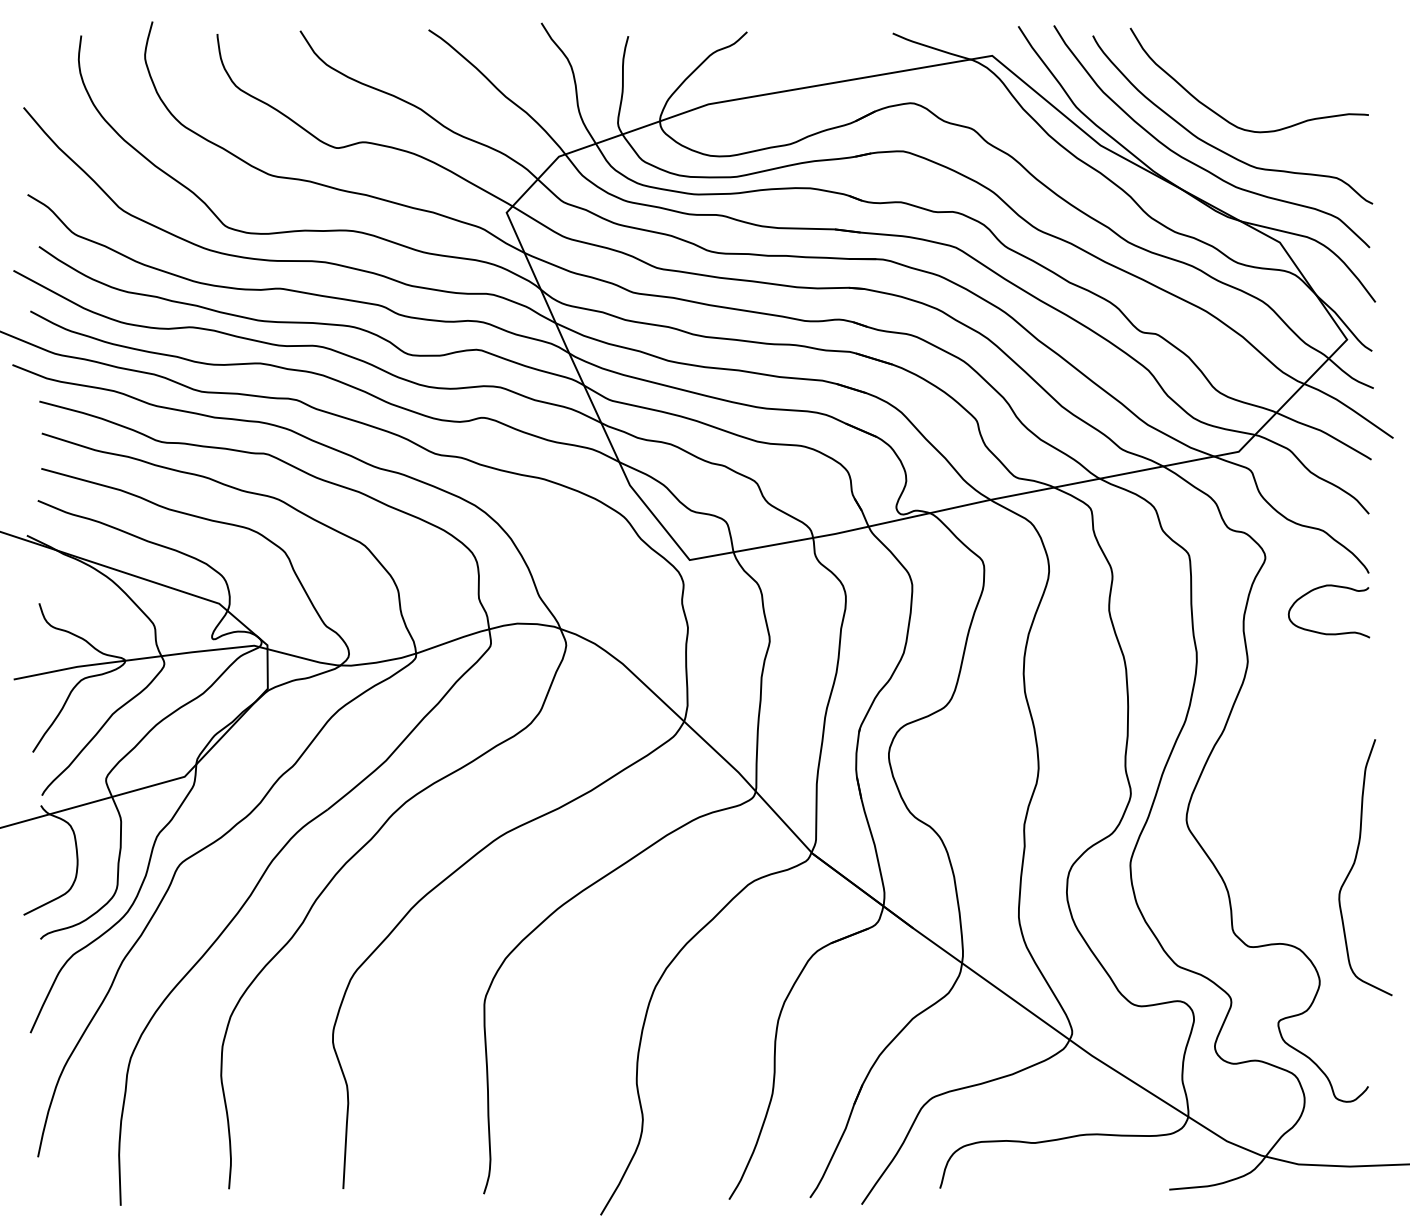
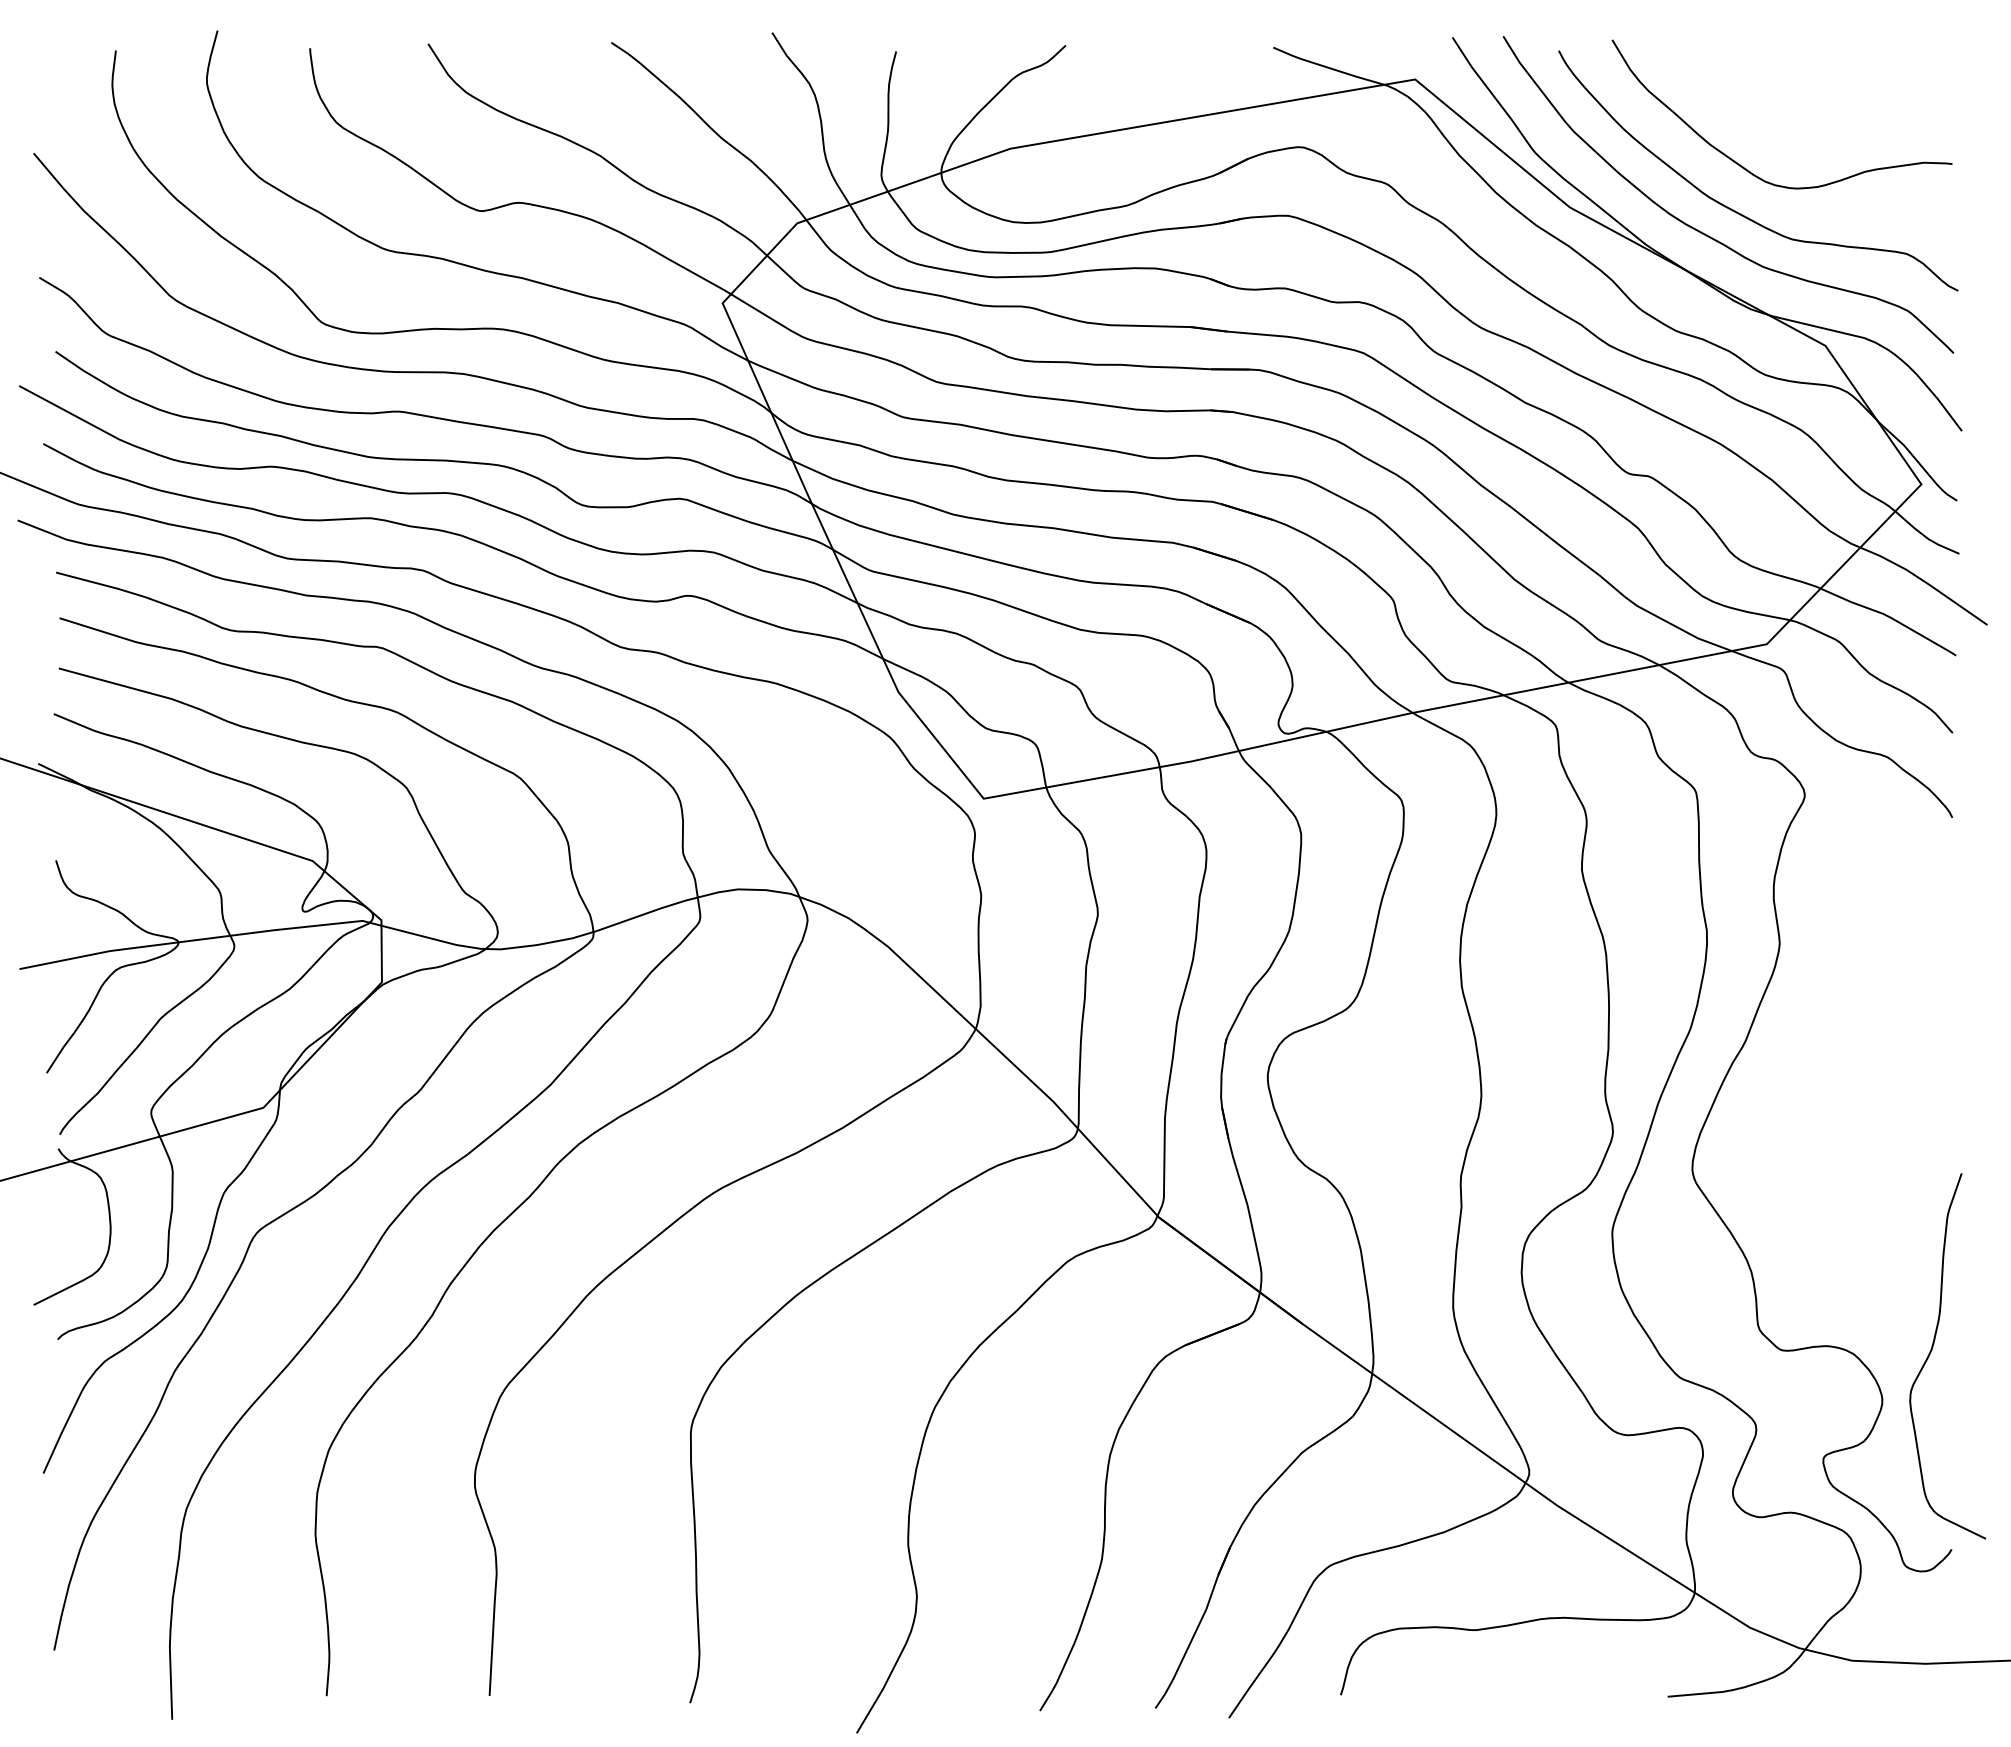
curve: (1328, 633) -> (1895, 903), removed
curve: (1354, 863) -> (1932, 1350), moved

